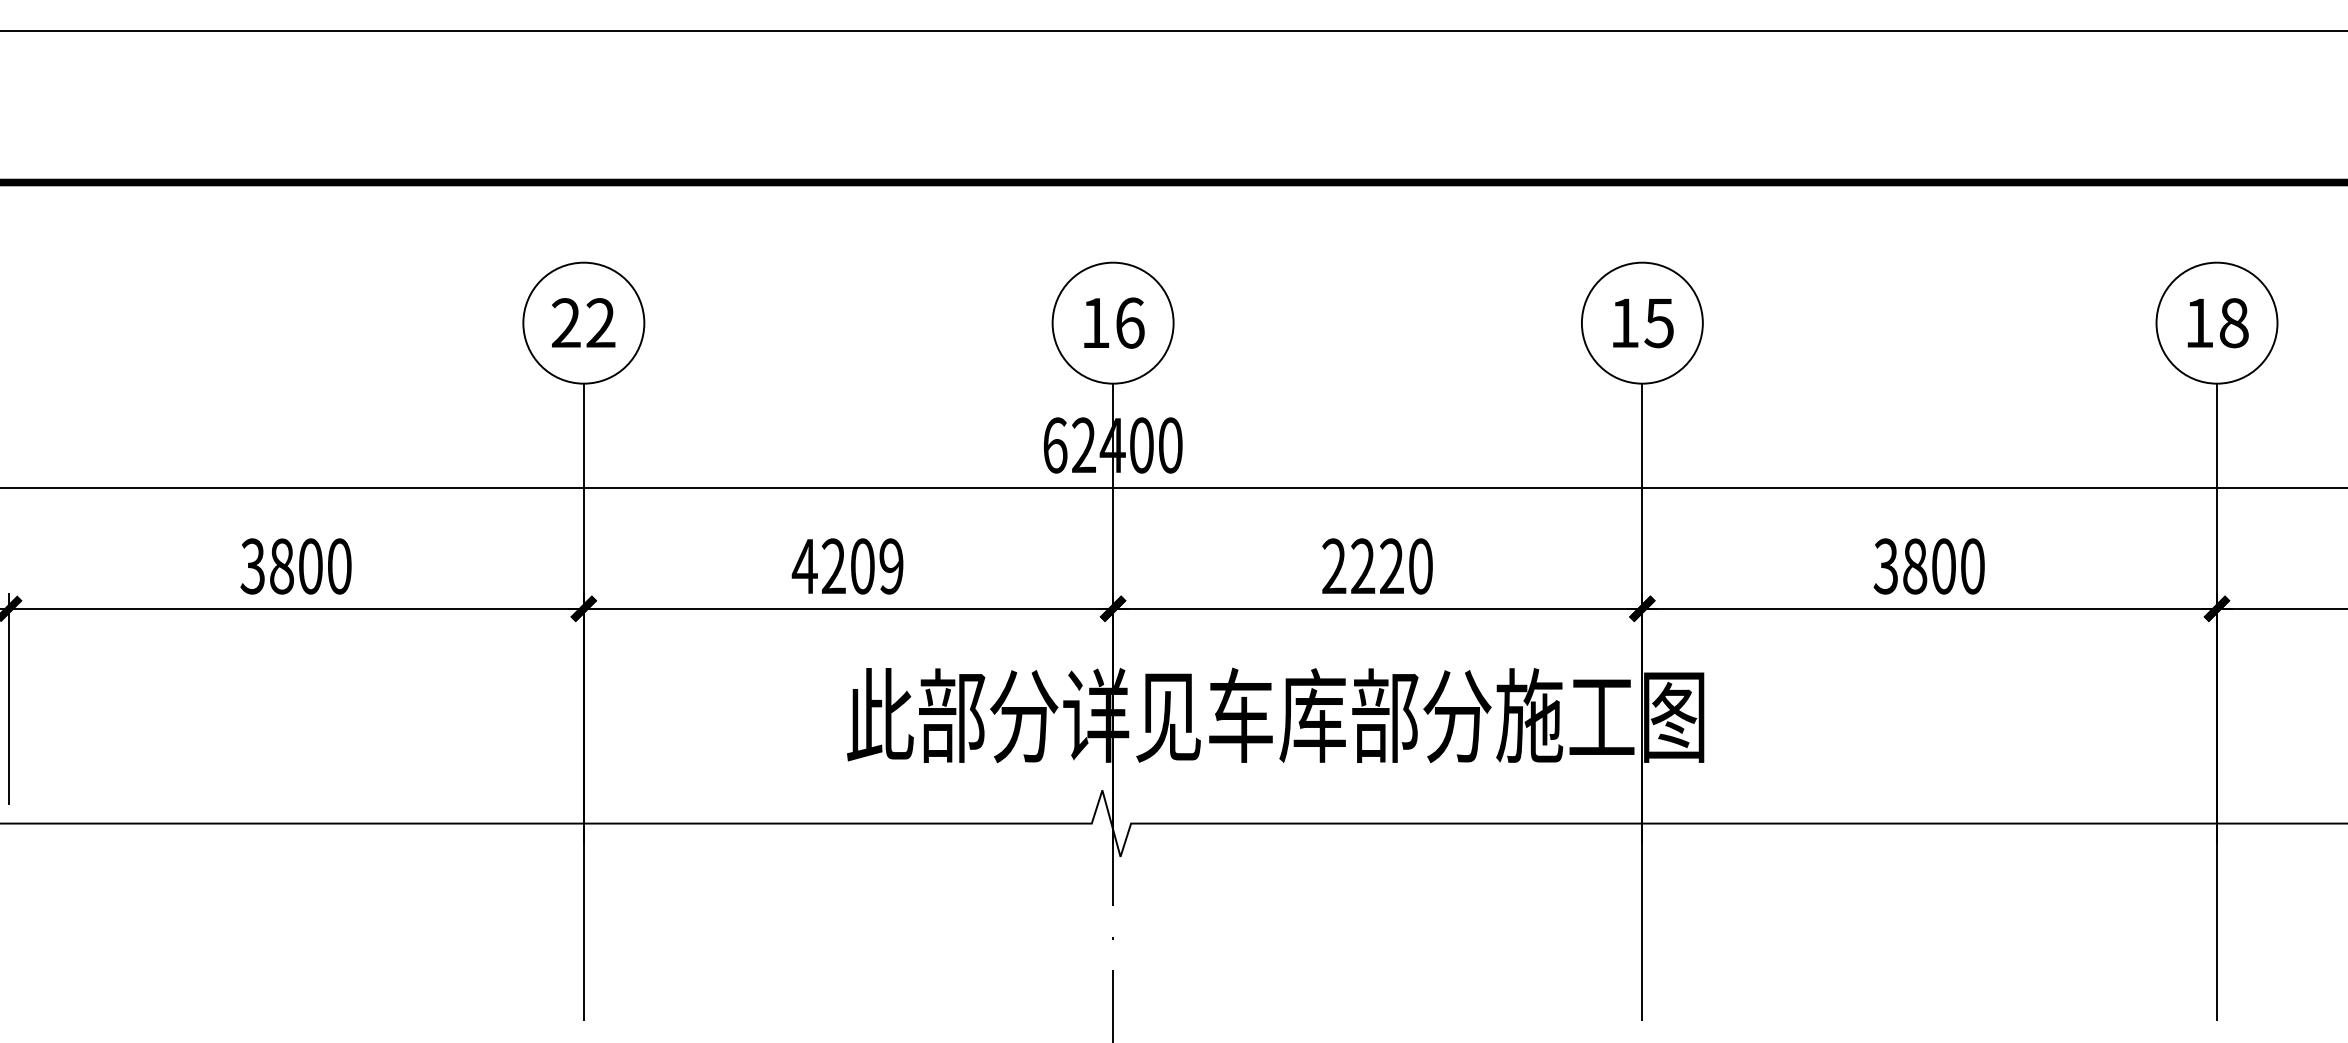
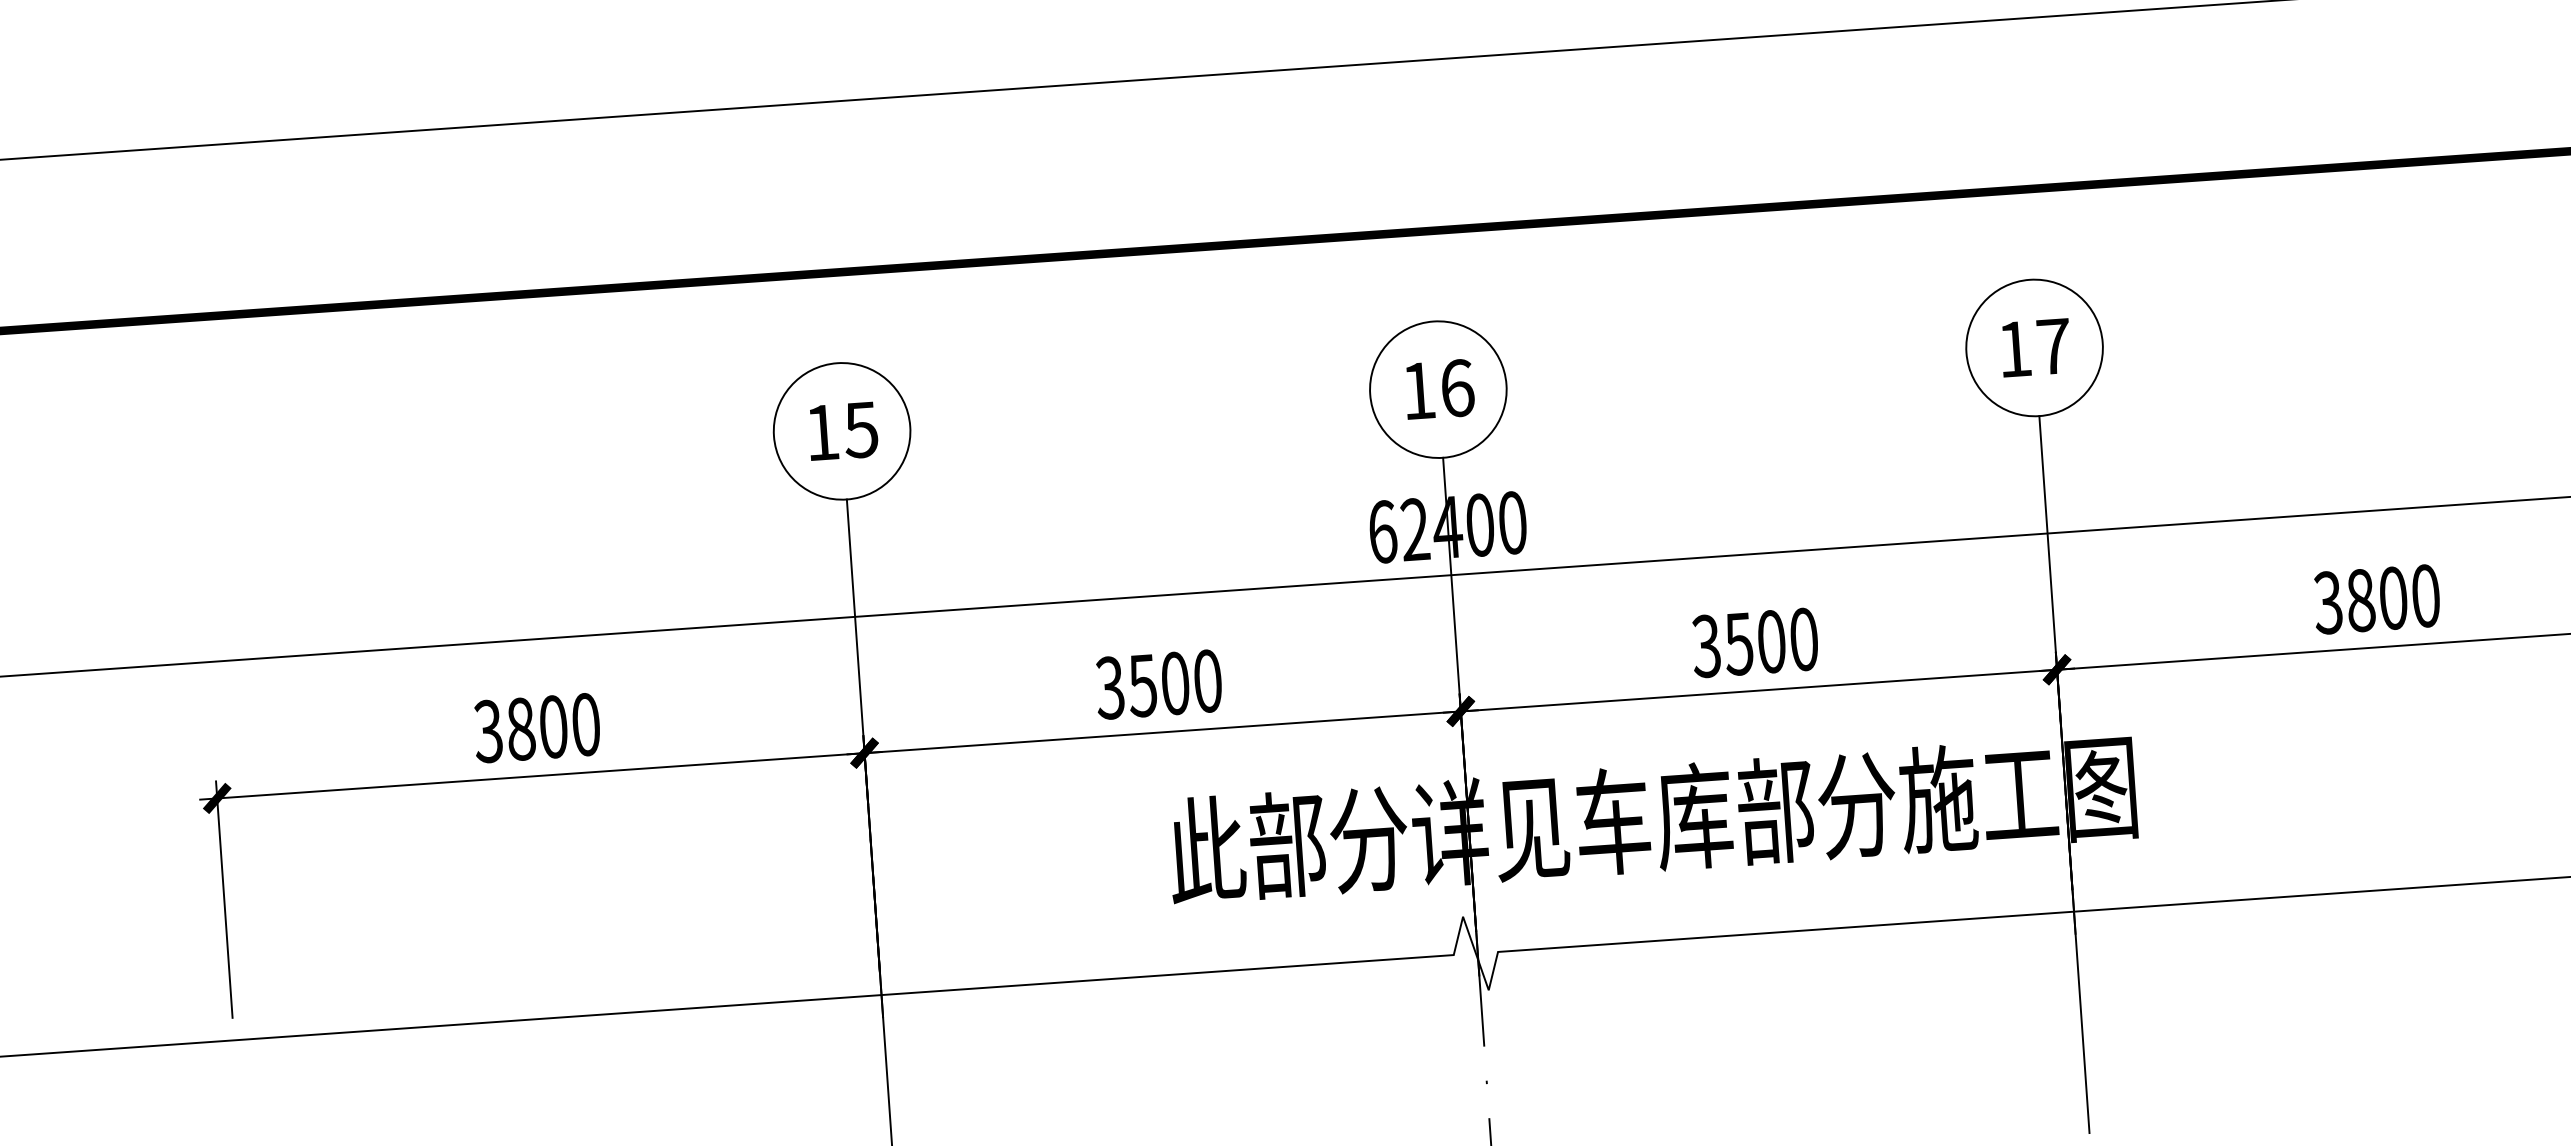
text: (583, 323) -> (841, 431), 22 -> 15
text: (1659, 323) -> (2053, 346), 15 -> 17
text: (847, 566) -> (1158, 684), 4209 -> 3500
text: (1362, 566) -> (1738, 644), 2220 -> 3500

